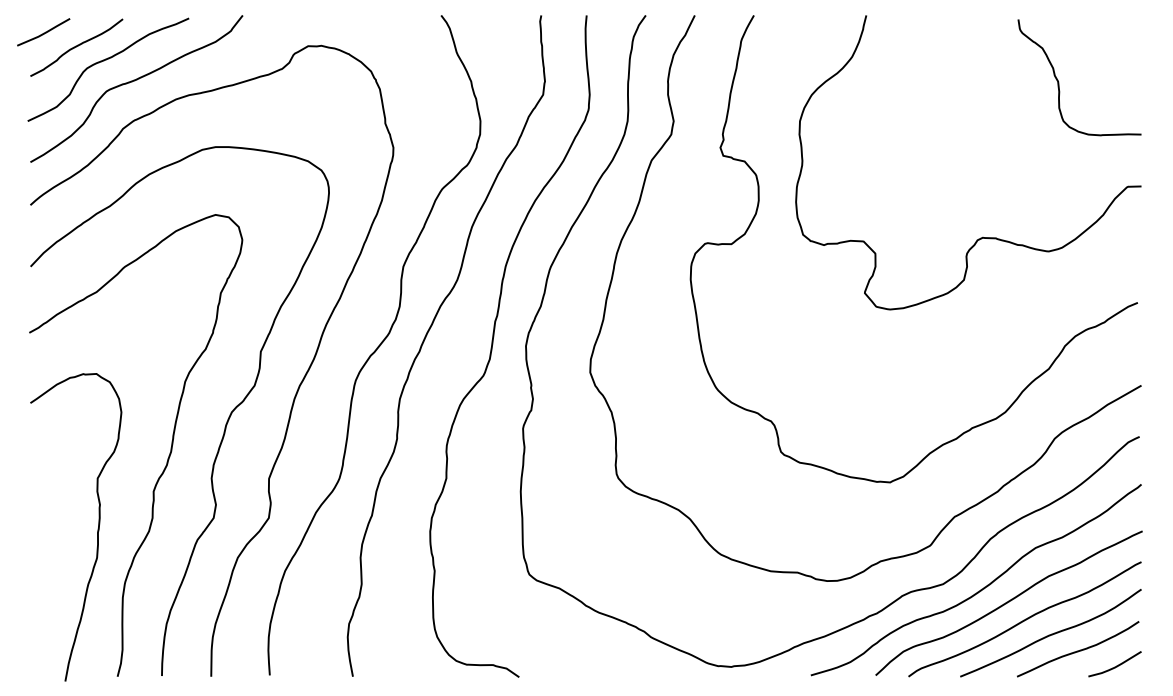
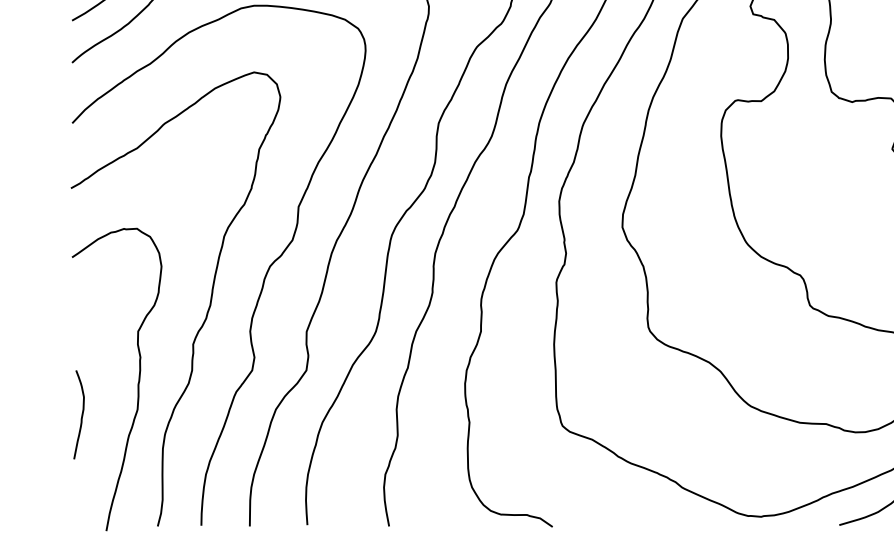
curve: (39, 564) -> (80, 416), added

